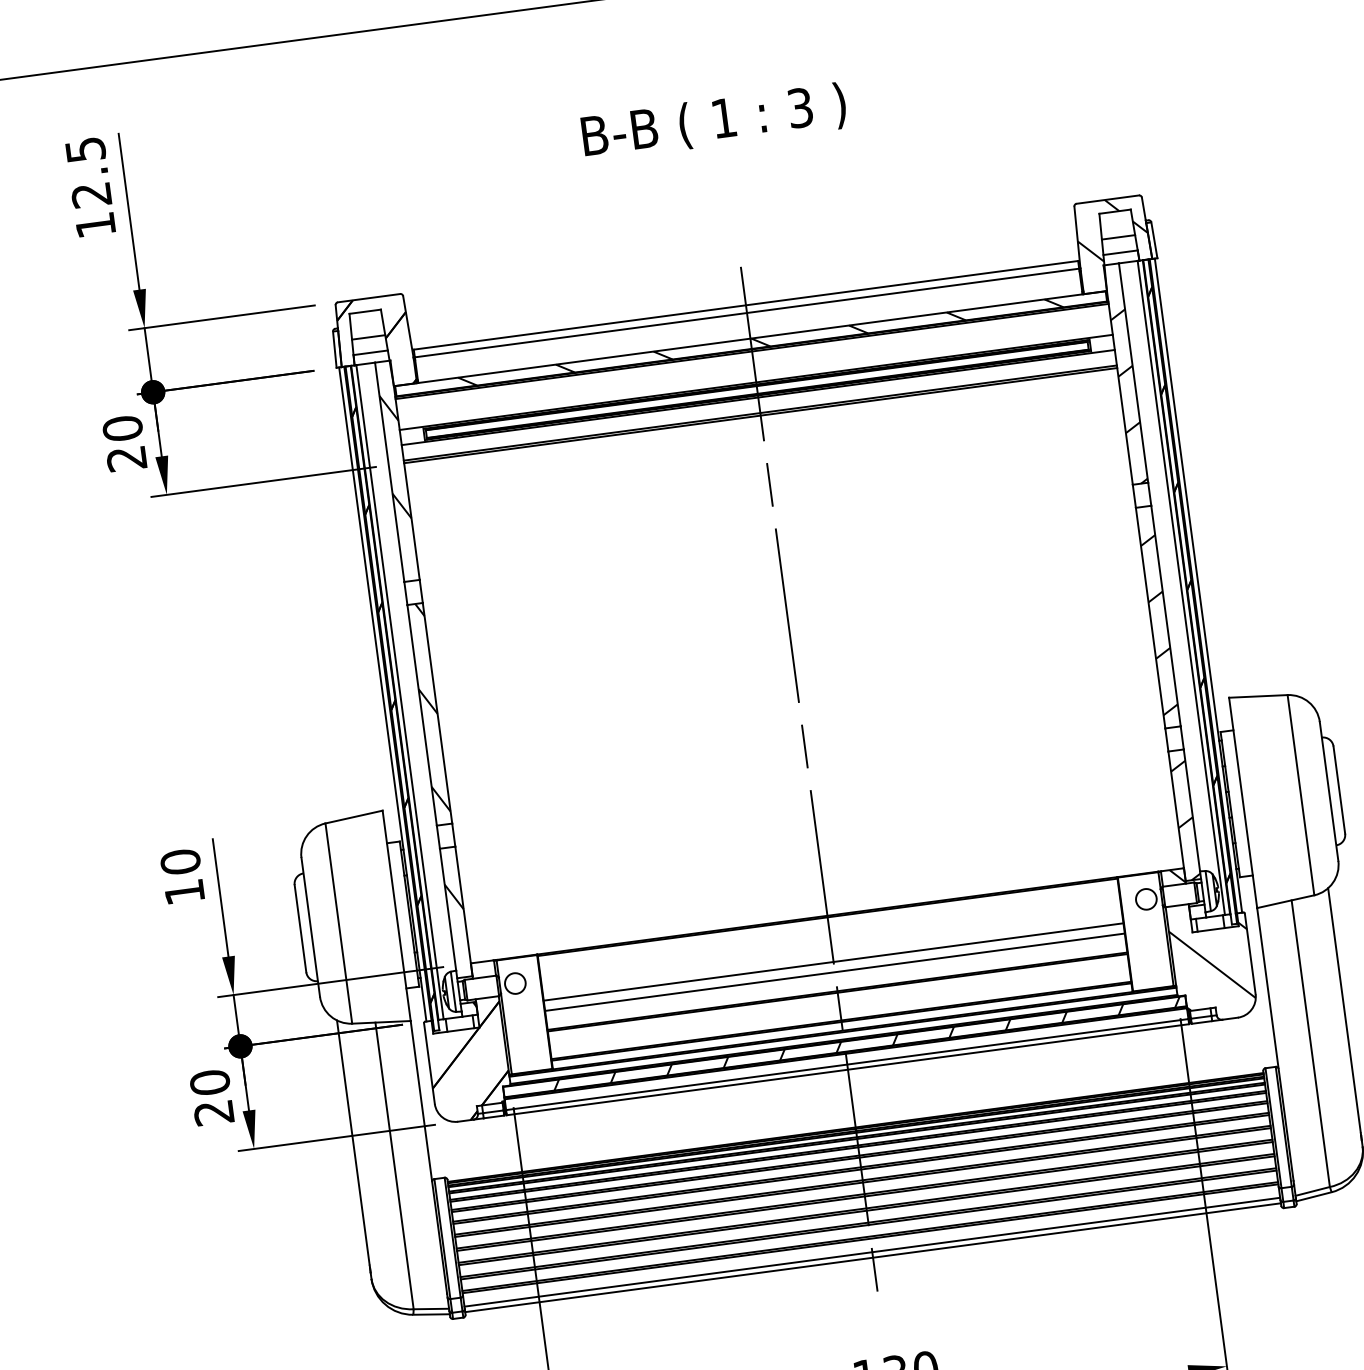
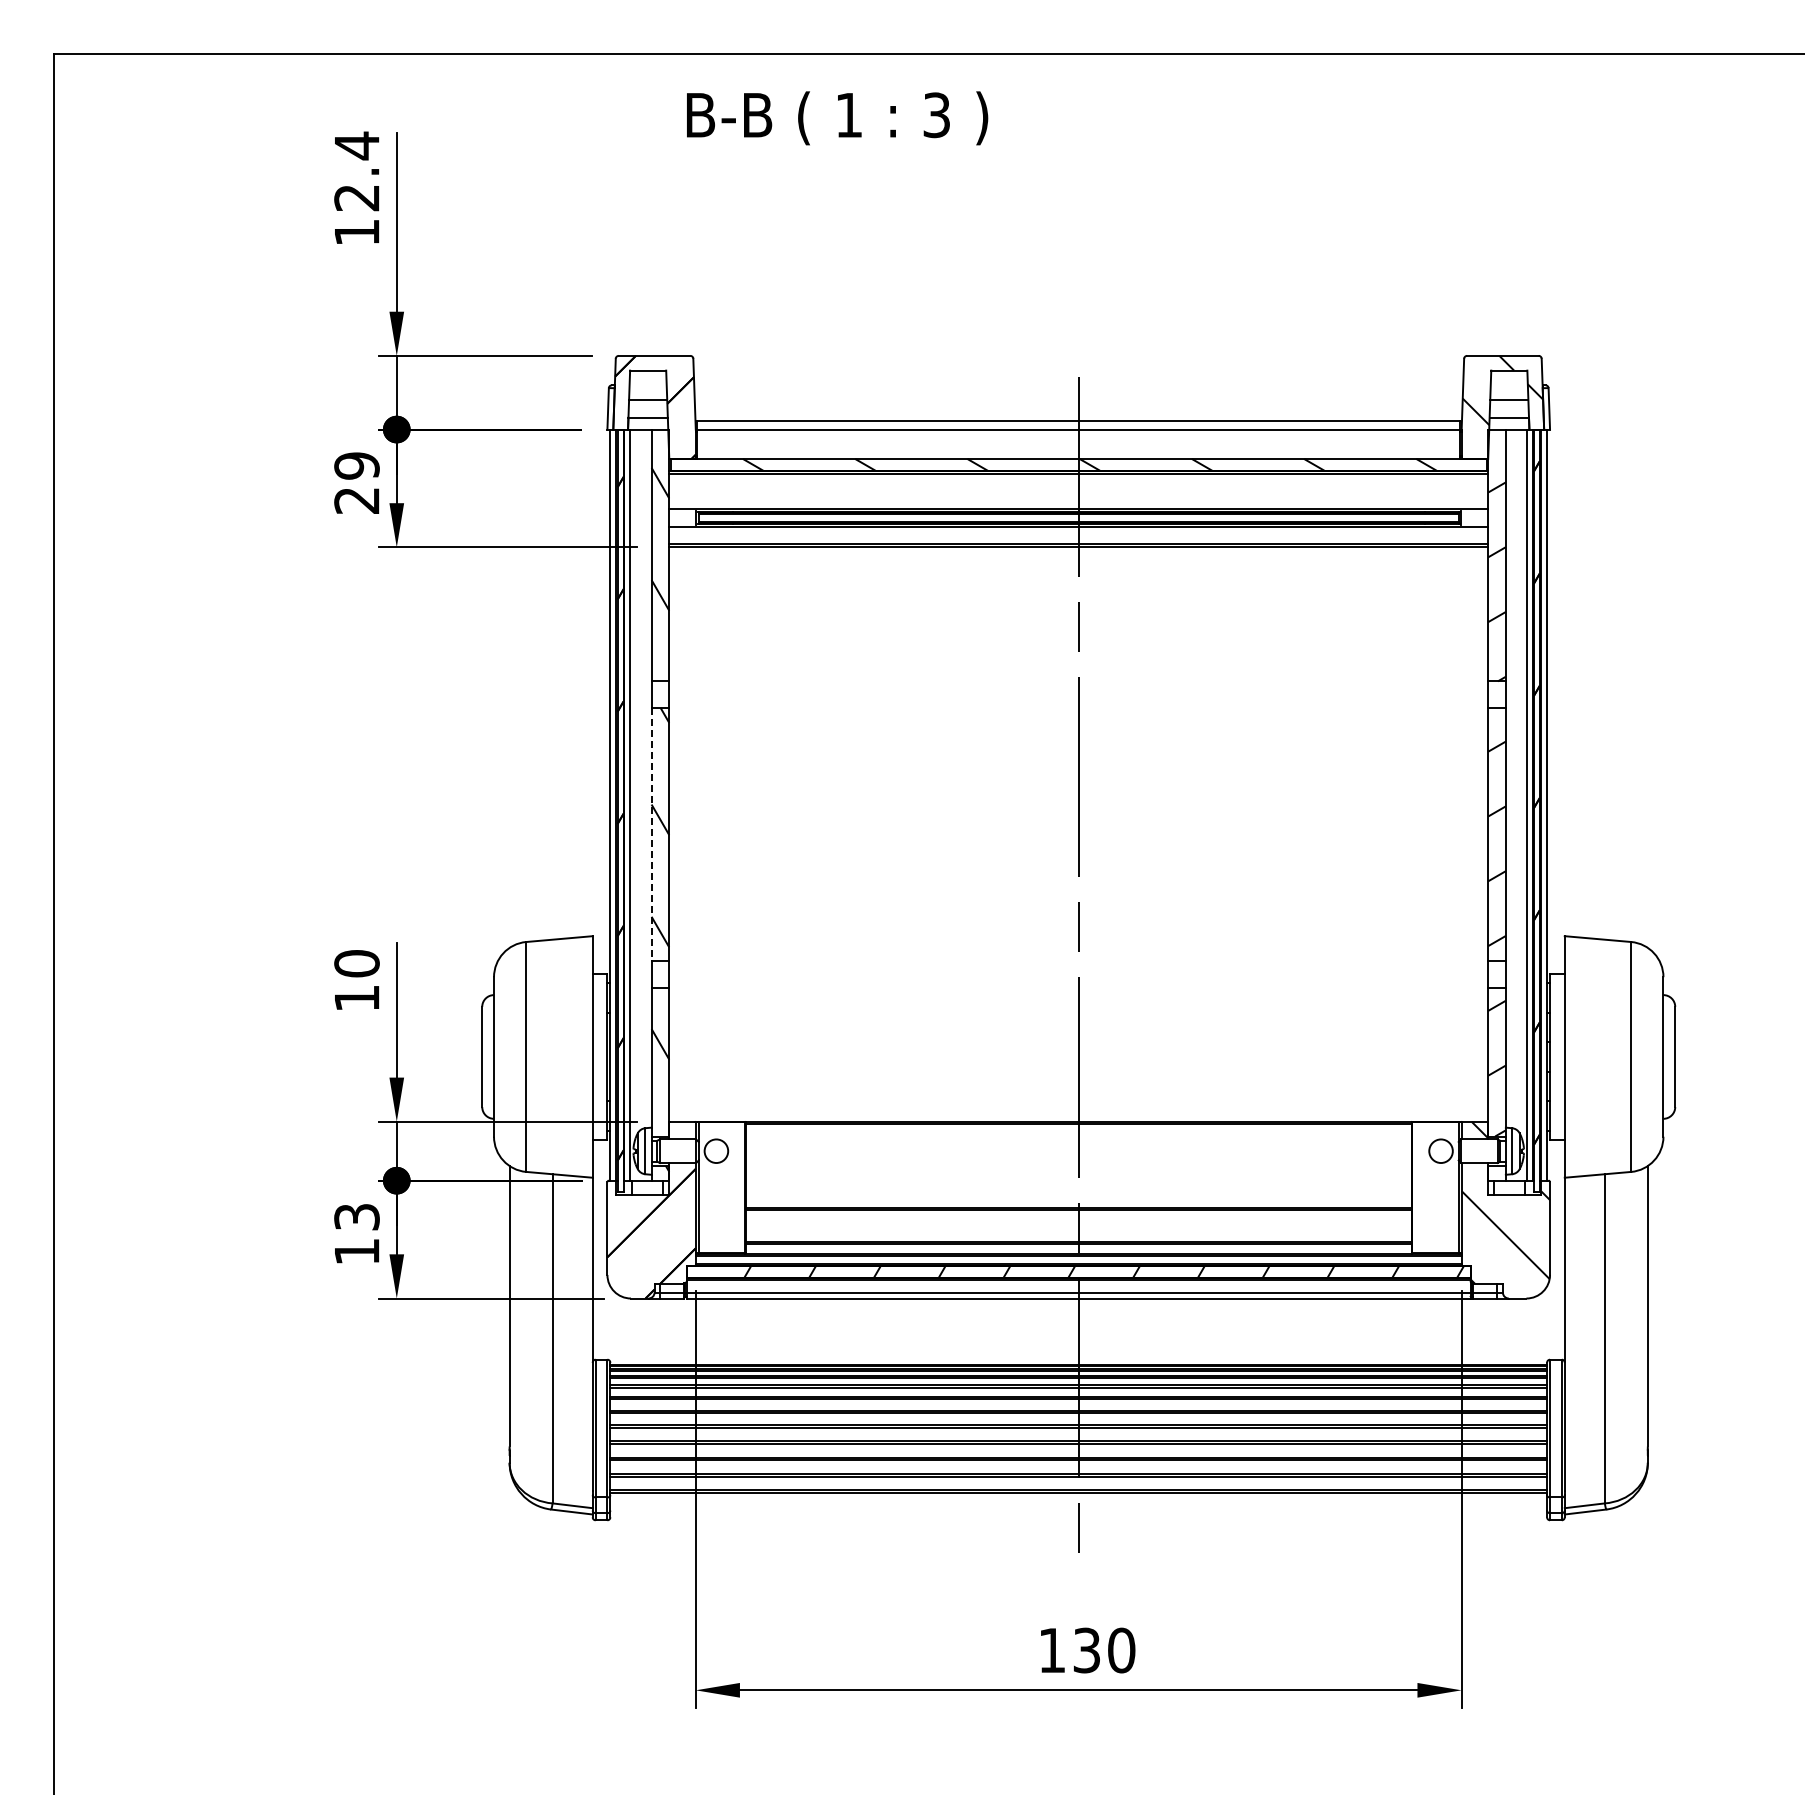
text: (714, 122) -> (837, 118), moved
text: (85, 149) -> (357, 145), 12.5 -> 12.4
text: (122, 428) -> (356, 465), 20 -> 29
line: (422, 715) -> (651, 834), solid -> dashed
line: (833, 961) -> (1078, 1174), removed
line: (834, 972) -> (1078, 1186), removed
text: (211, 1097) -> (356, 1234), 20 -> 13
line: (872, 1252) -> (1078, 1508), removed
line: (872, 1257) -> (1078, 1514), removed

